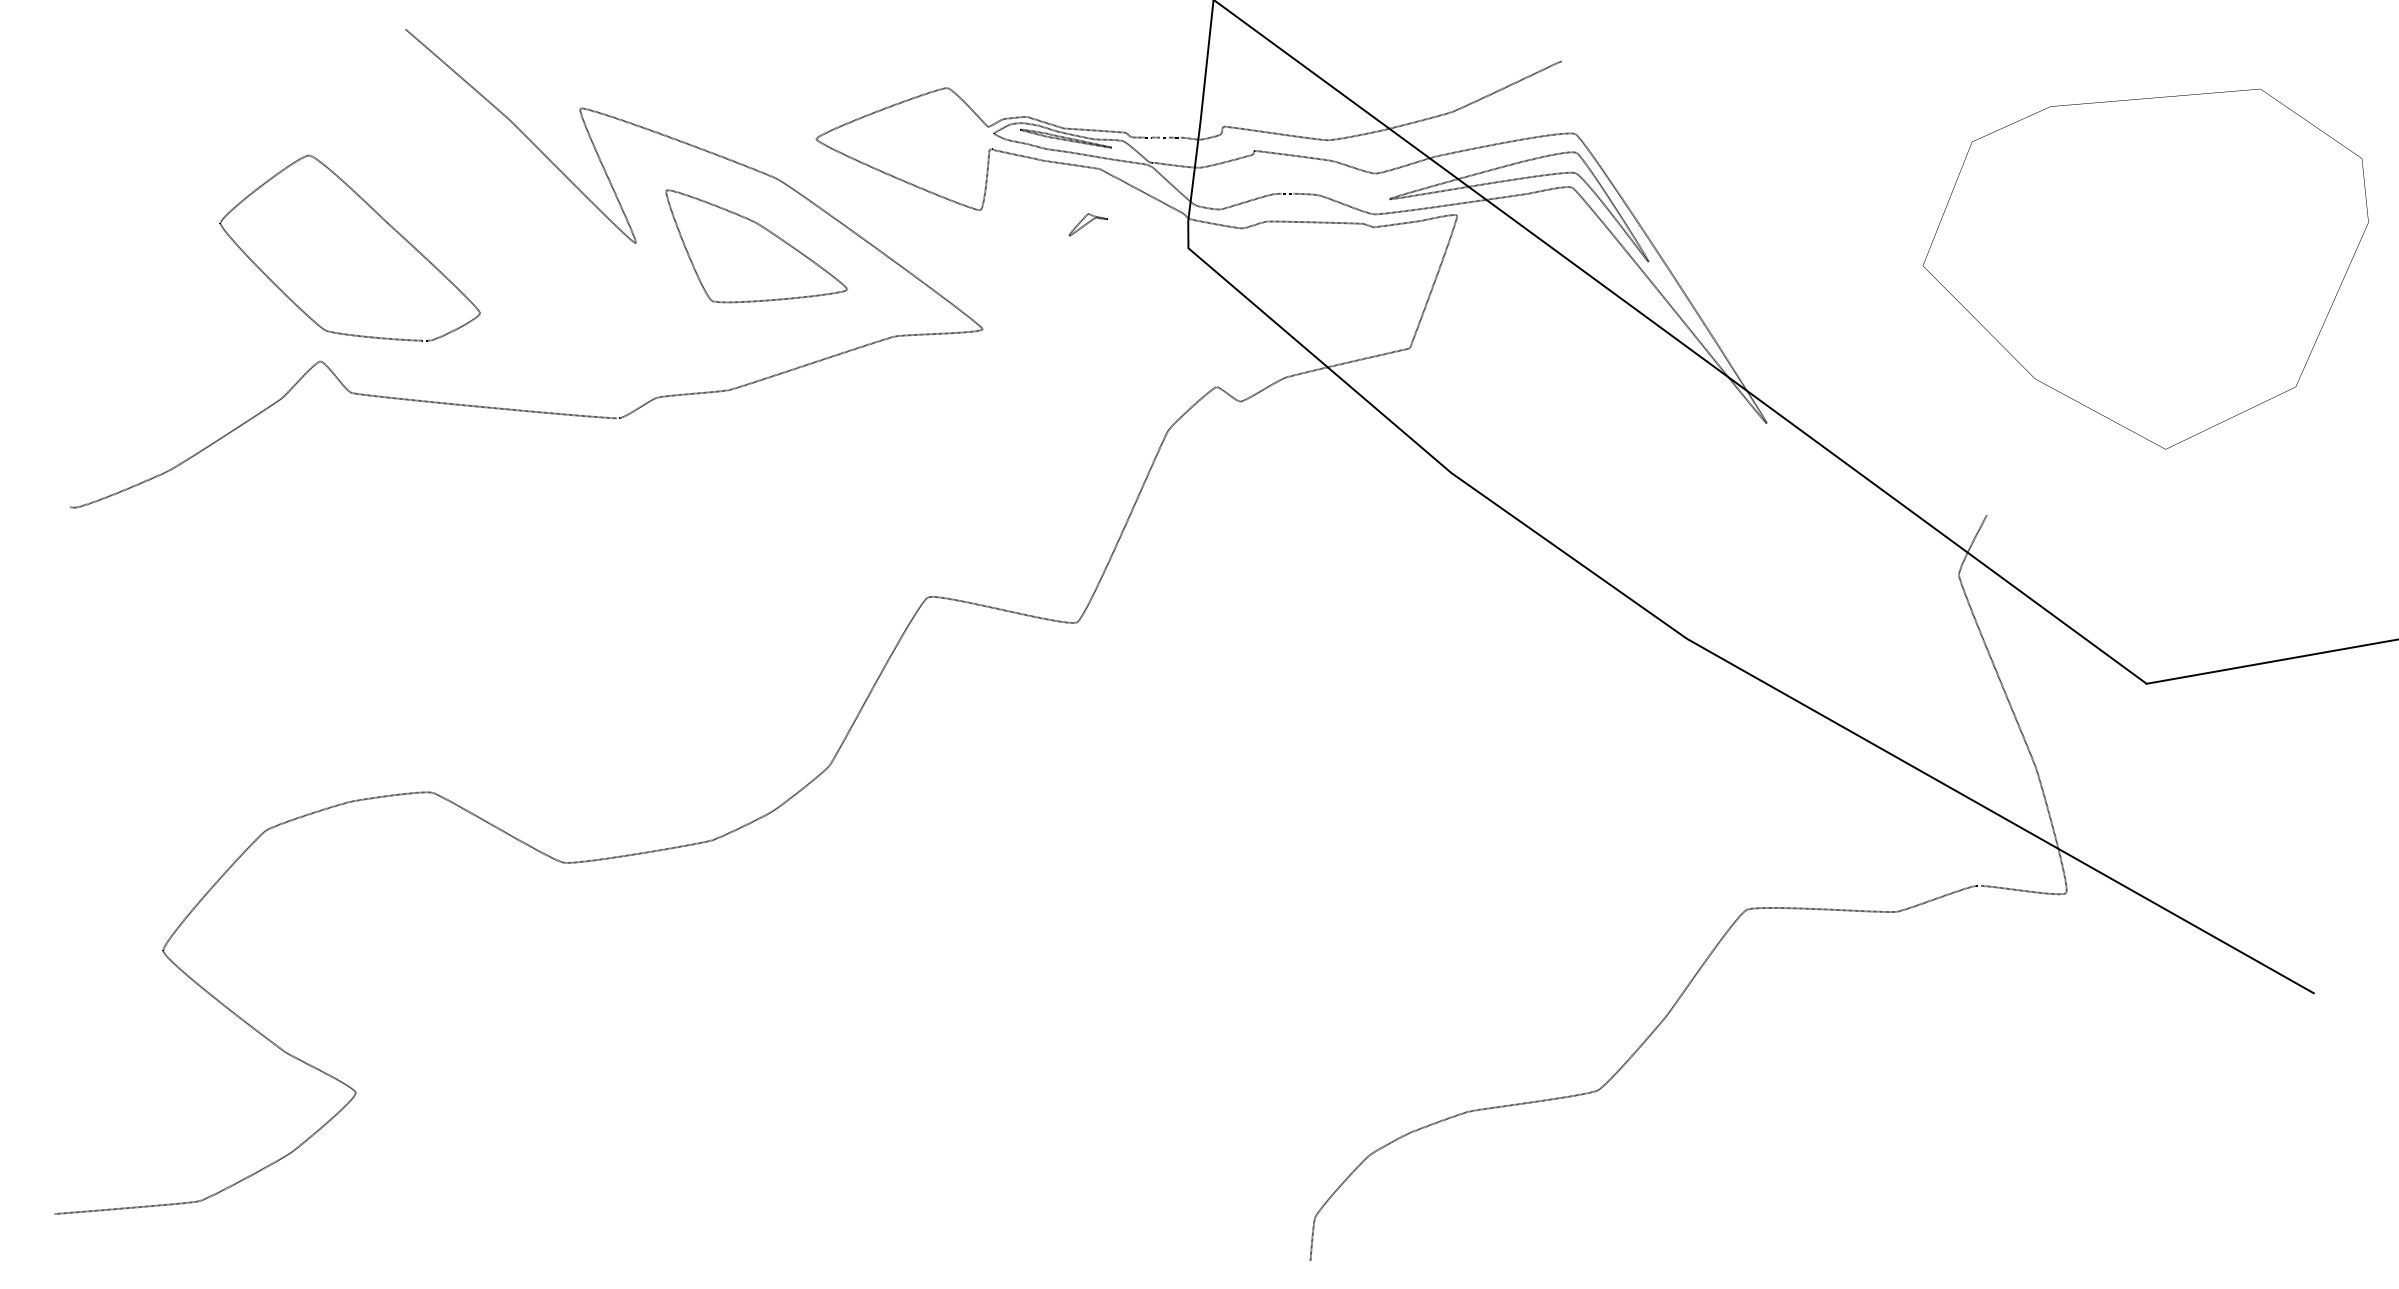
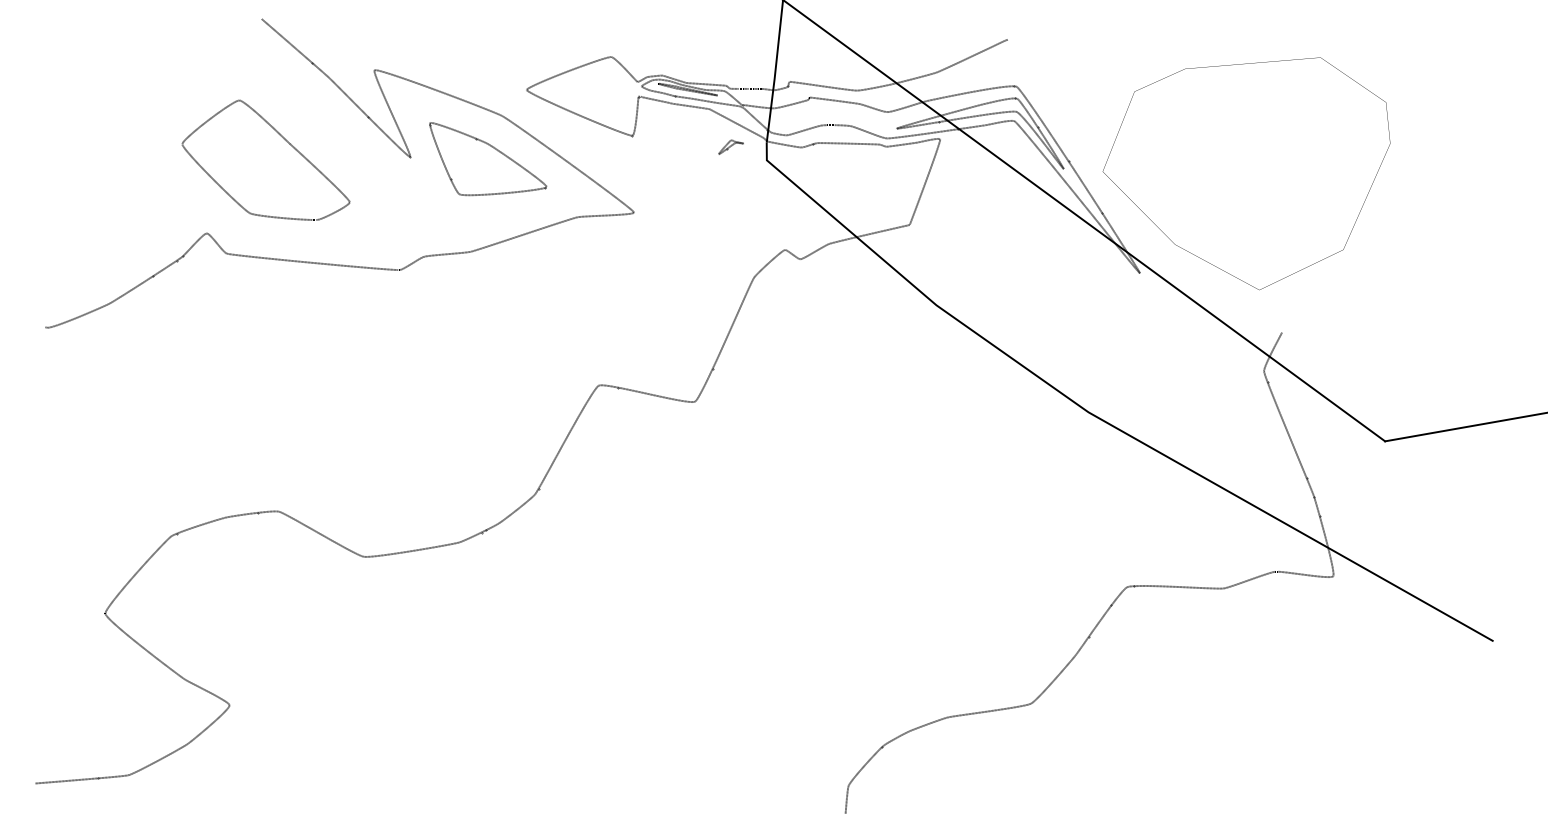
part: (372, 211) -> (280, 136), moved
part: (1087, 223) -> (730, 146), moved
part: (2145, 268) -> (1246, 173), moved

